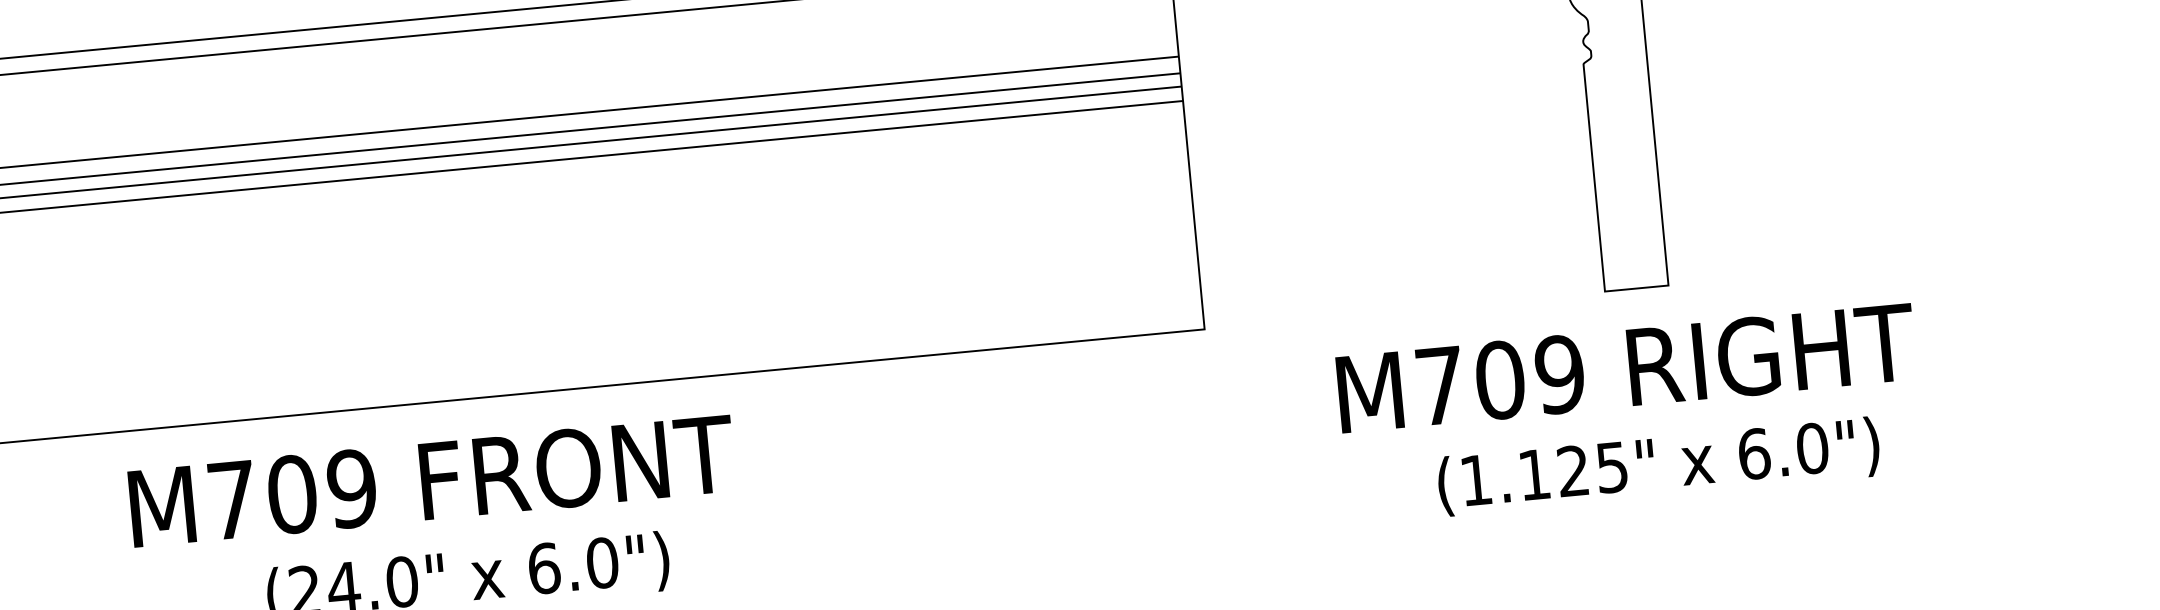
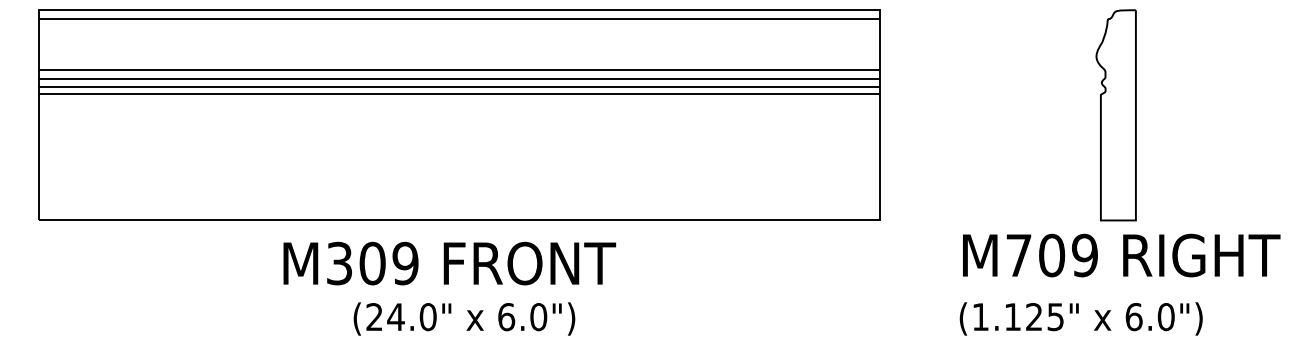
text: (1626, 368) -> (1121, 255), moved
text: (1657, 465) -> (1080, 318), moved
text: (232, 499) -> (339, 263), M709 -> M309

